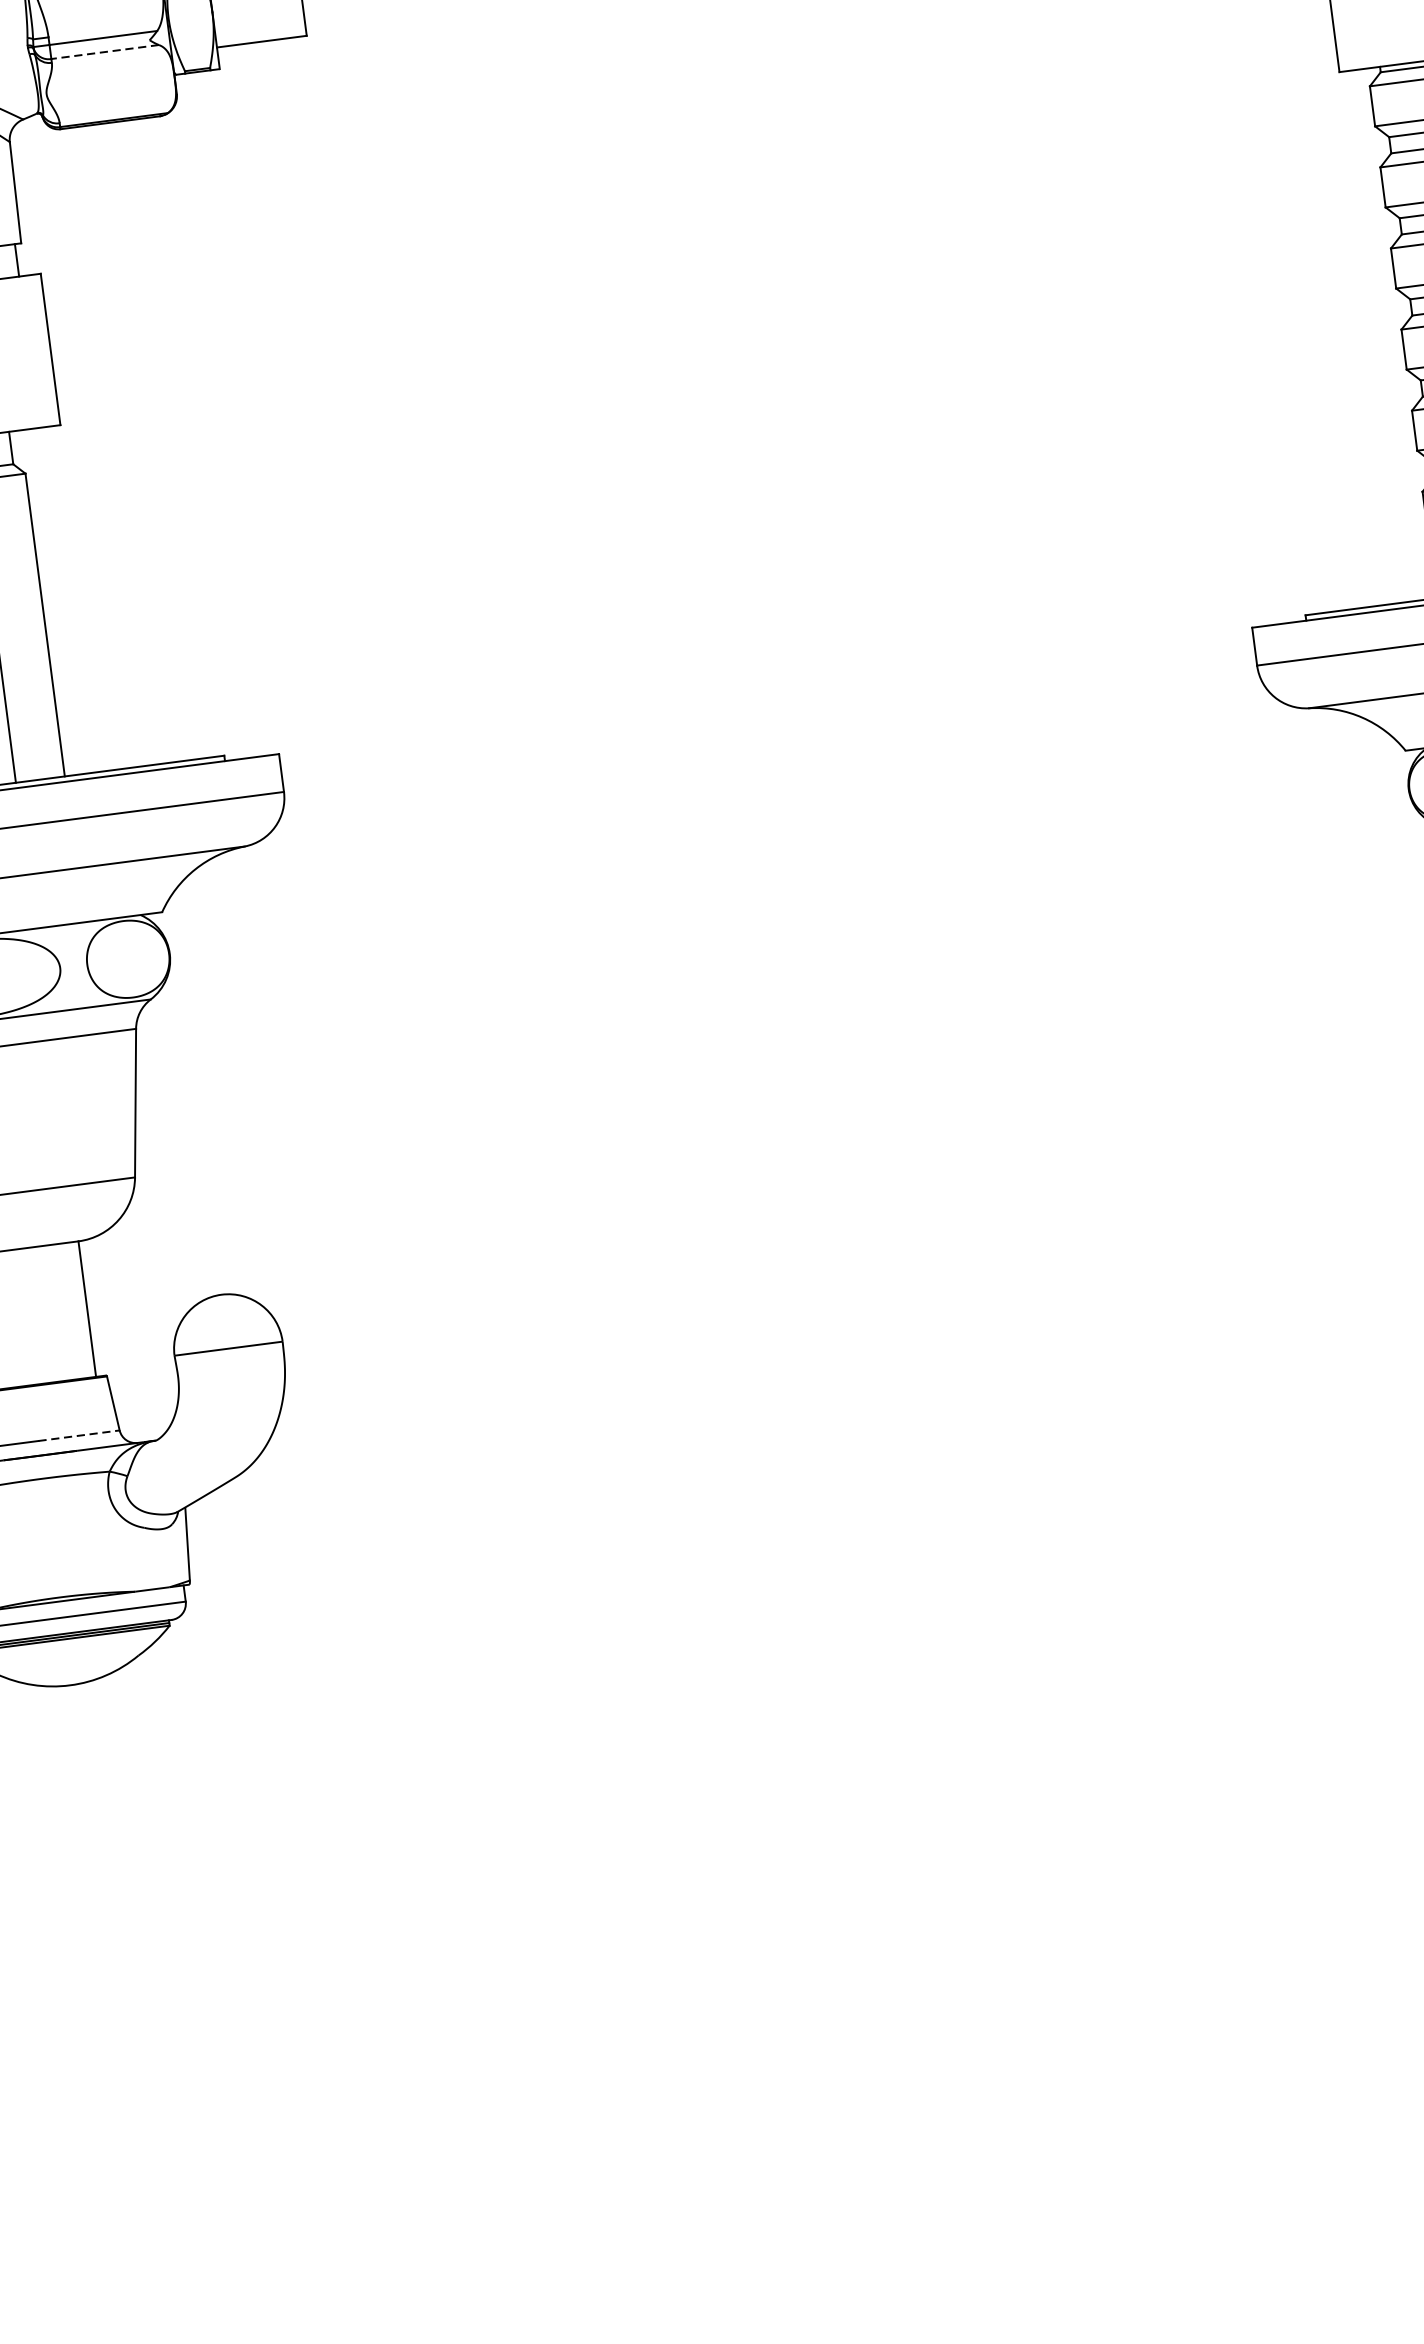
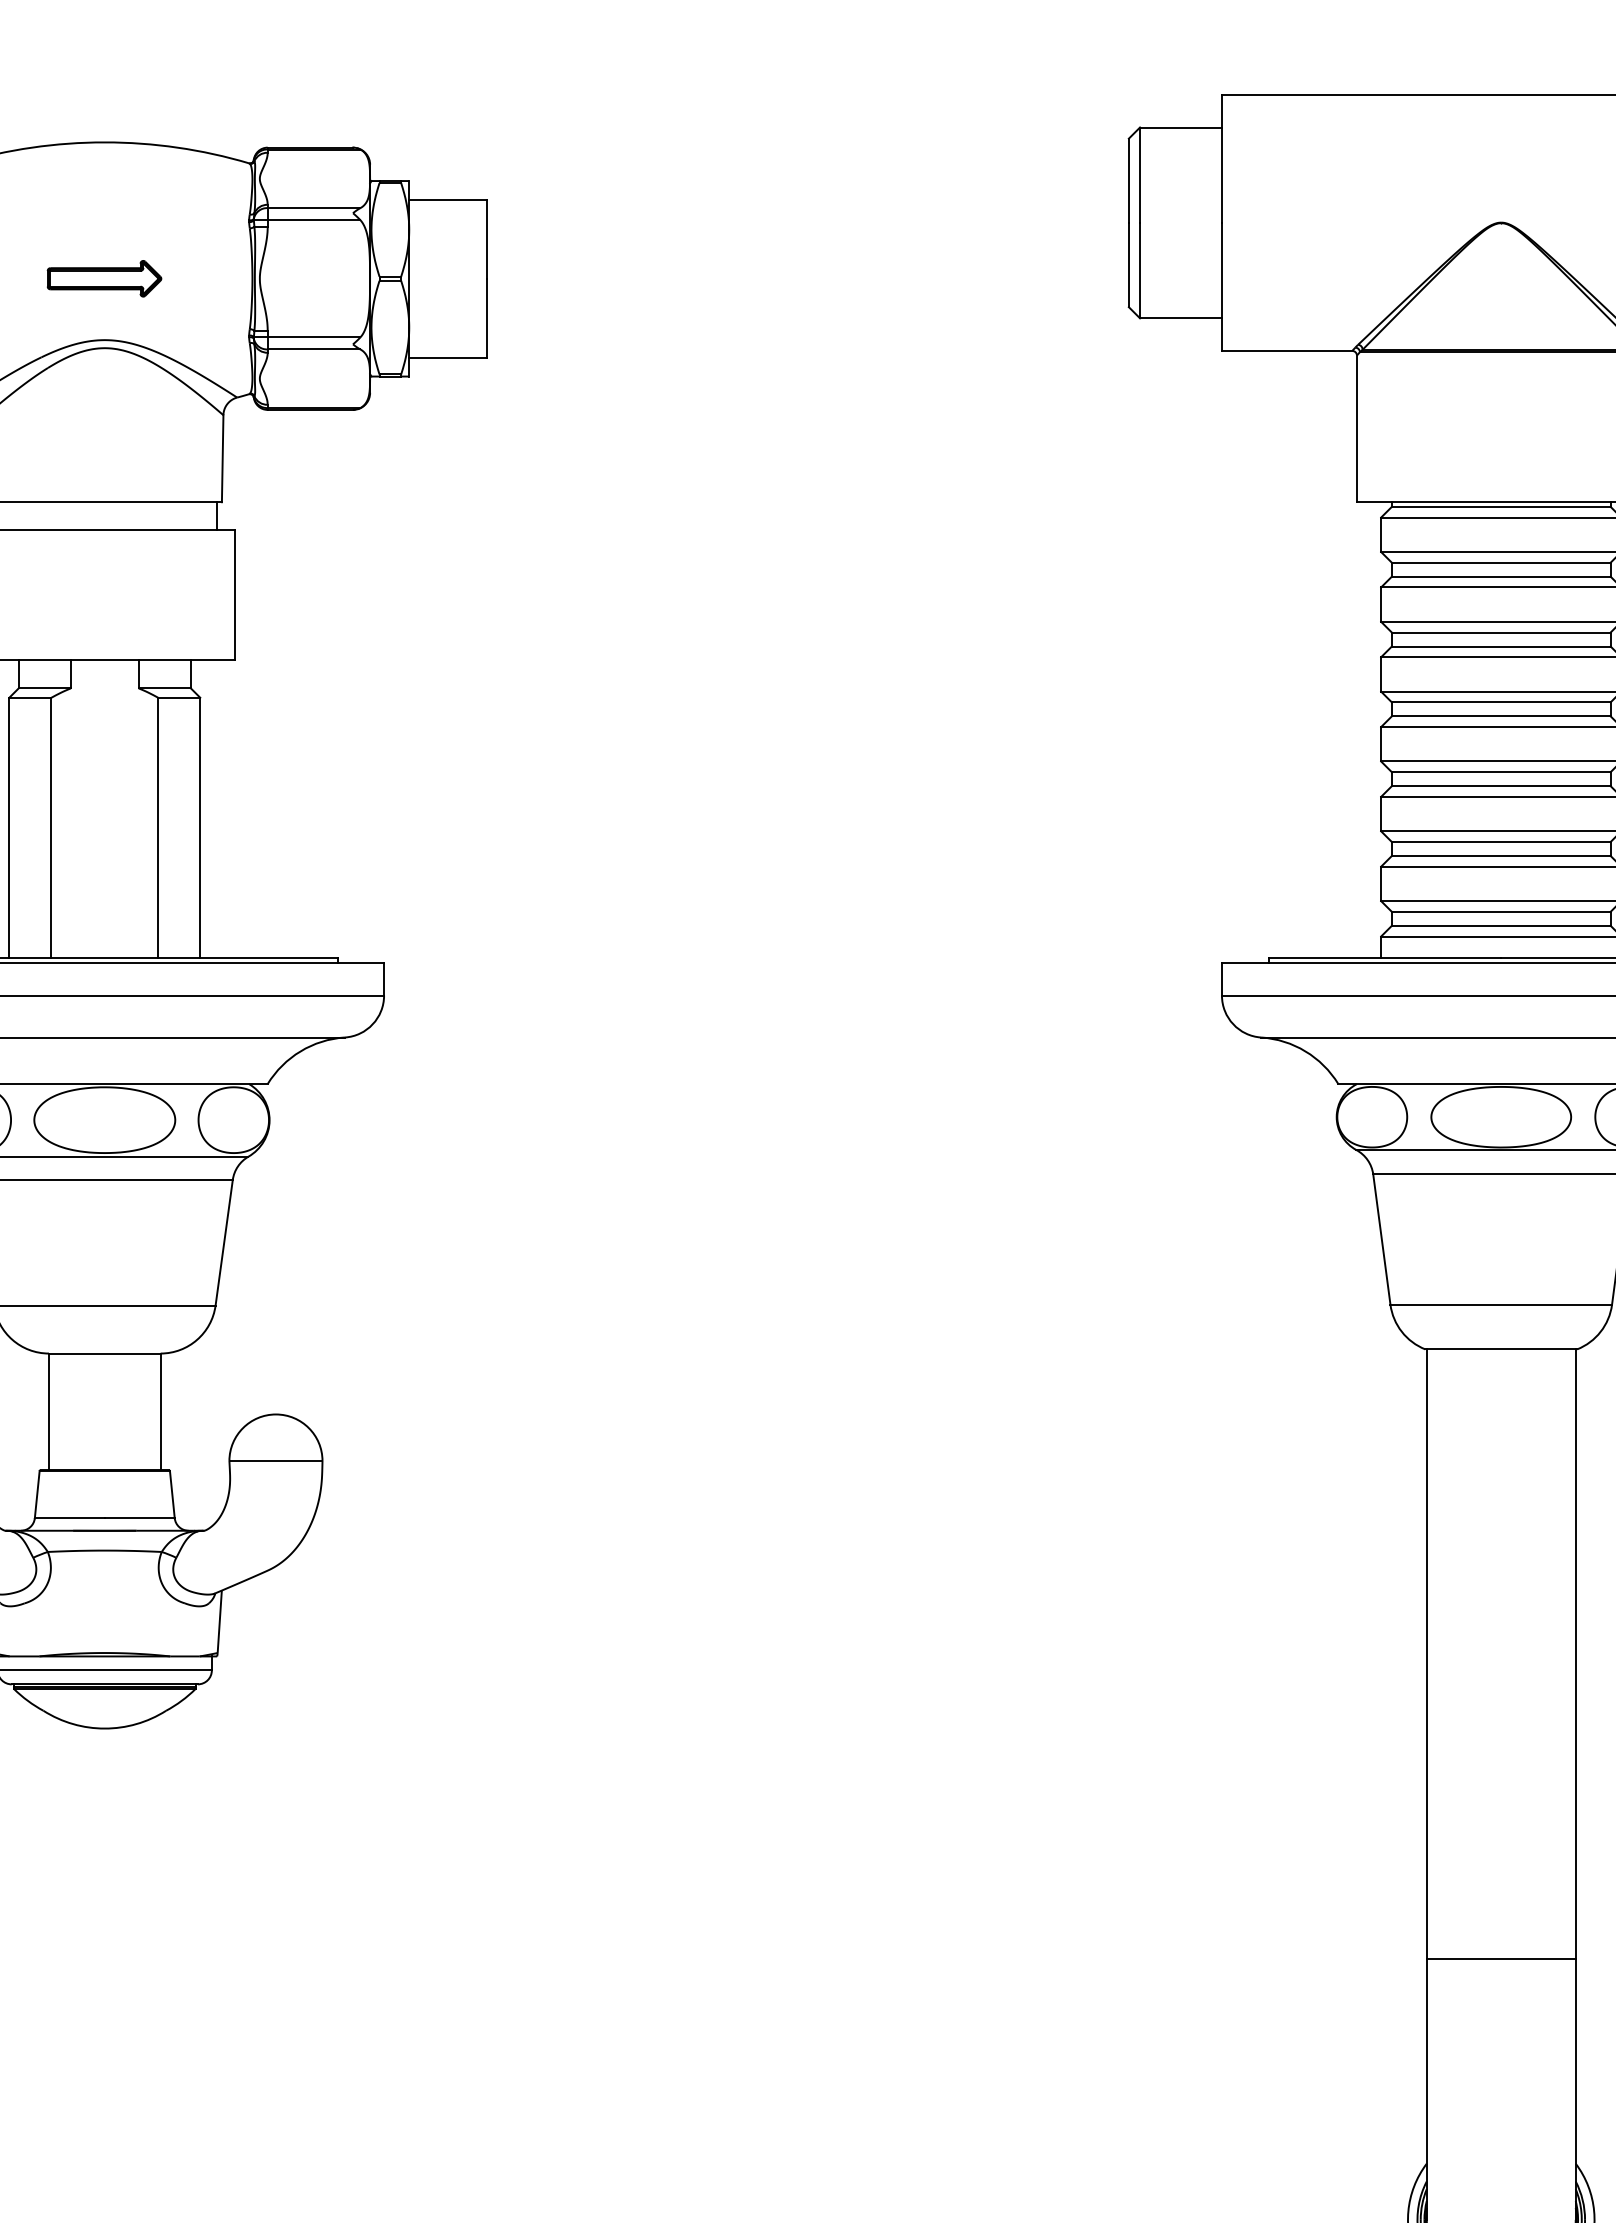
line: (104, 52) -> (313, 349), dashed -> solid
line: (78, 1436) -> (139, 1518), dashed -> solid

